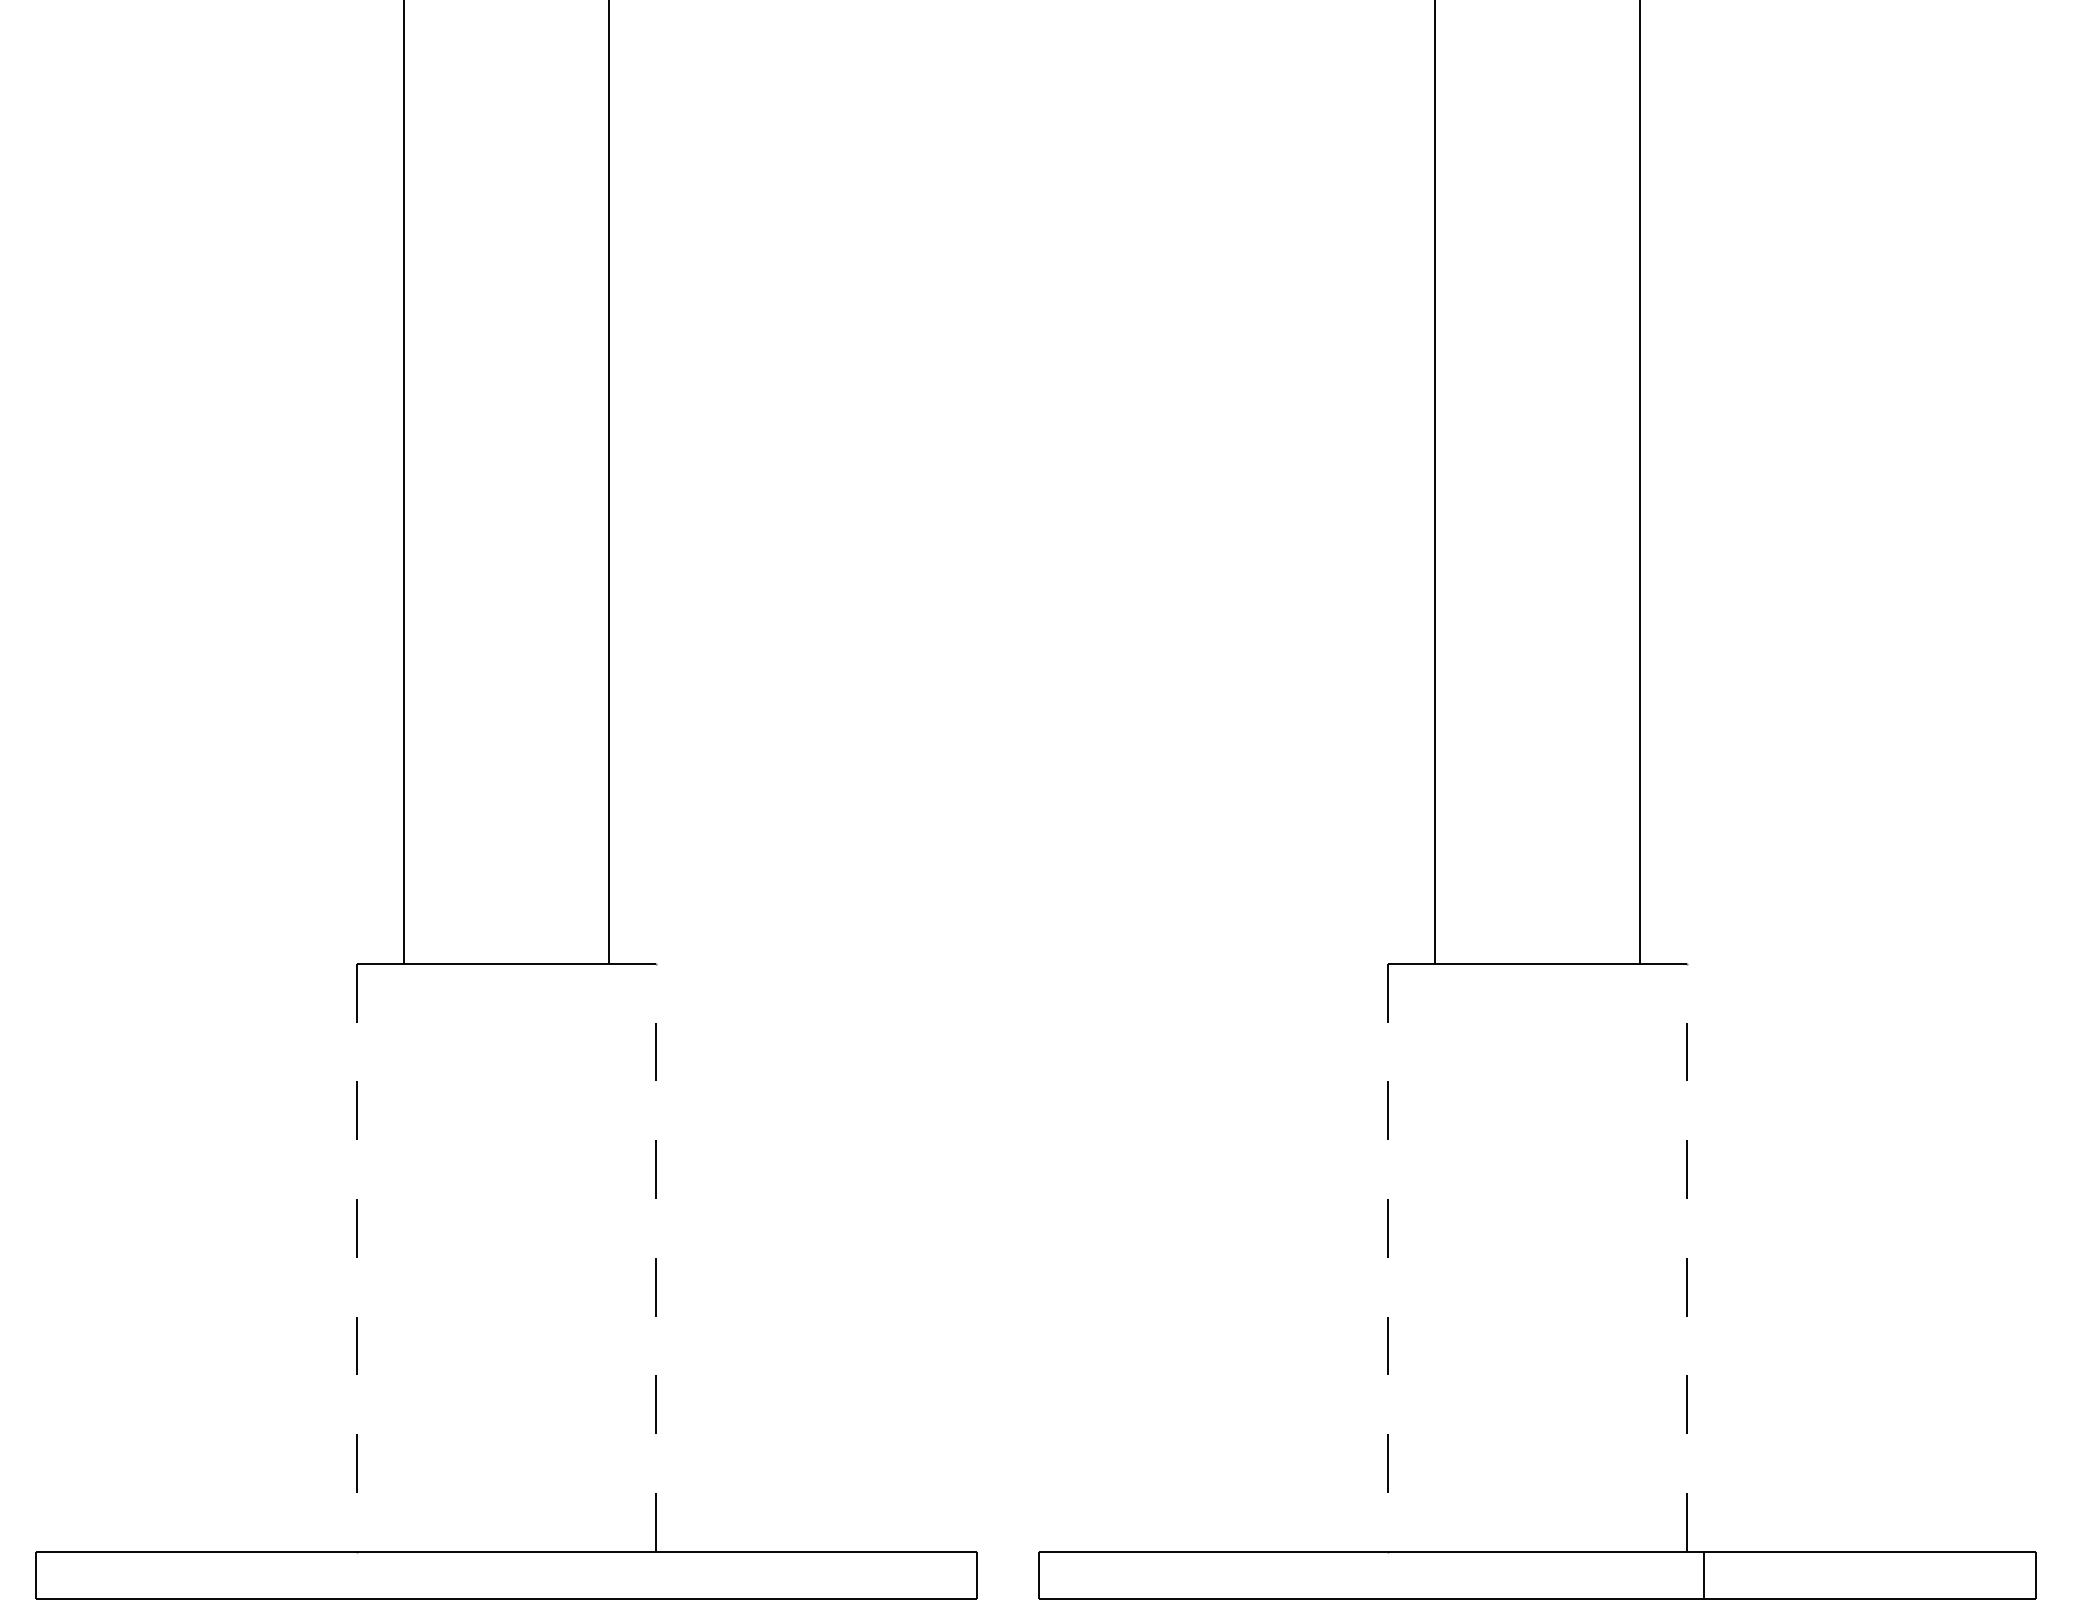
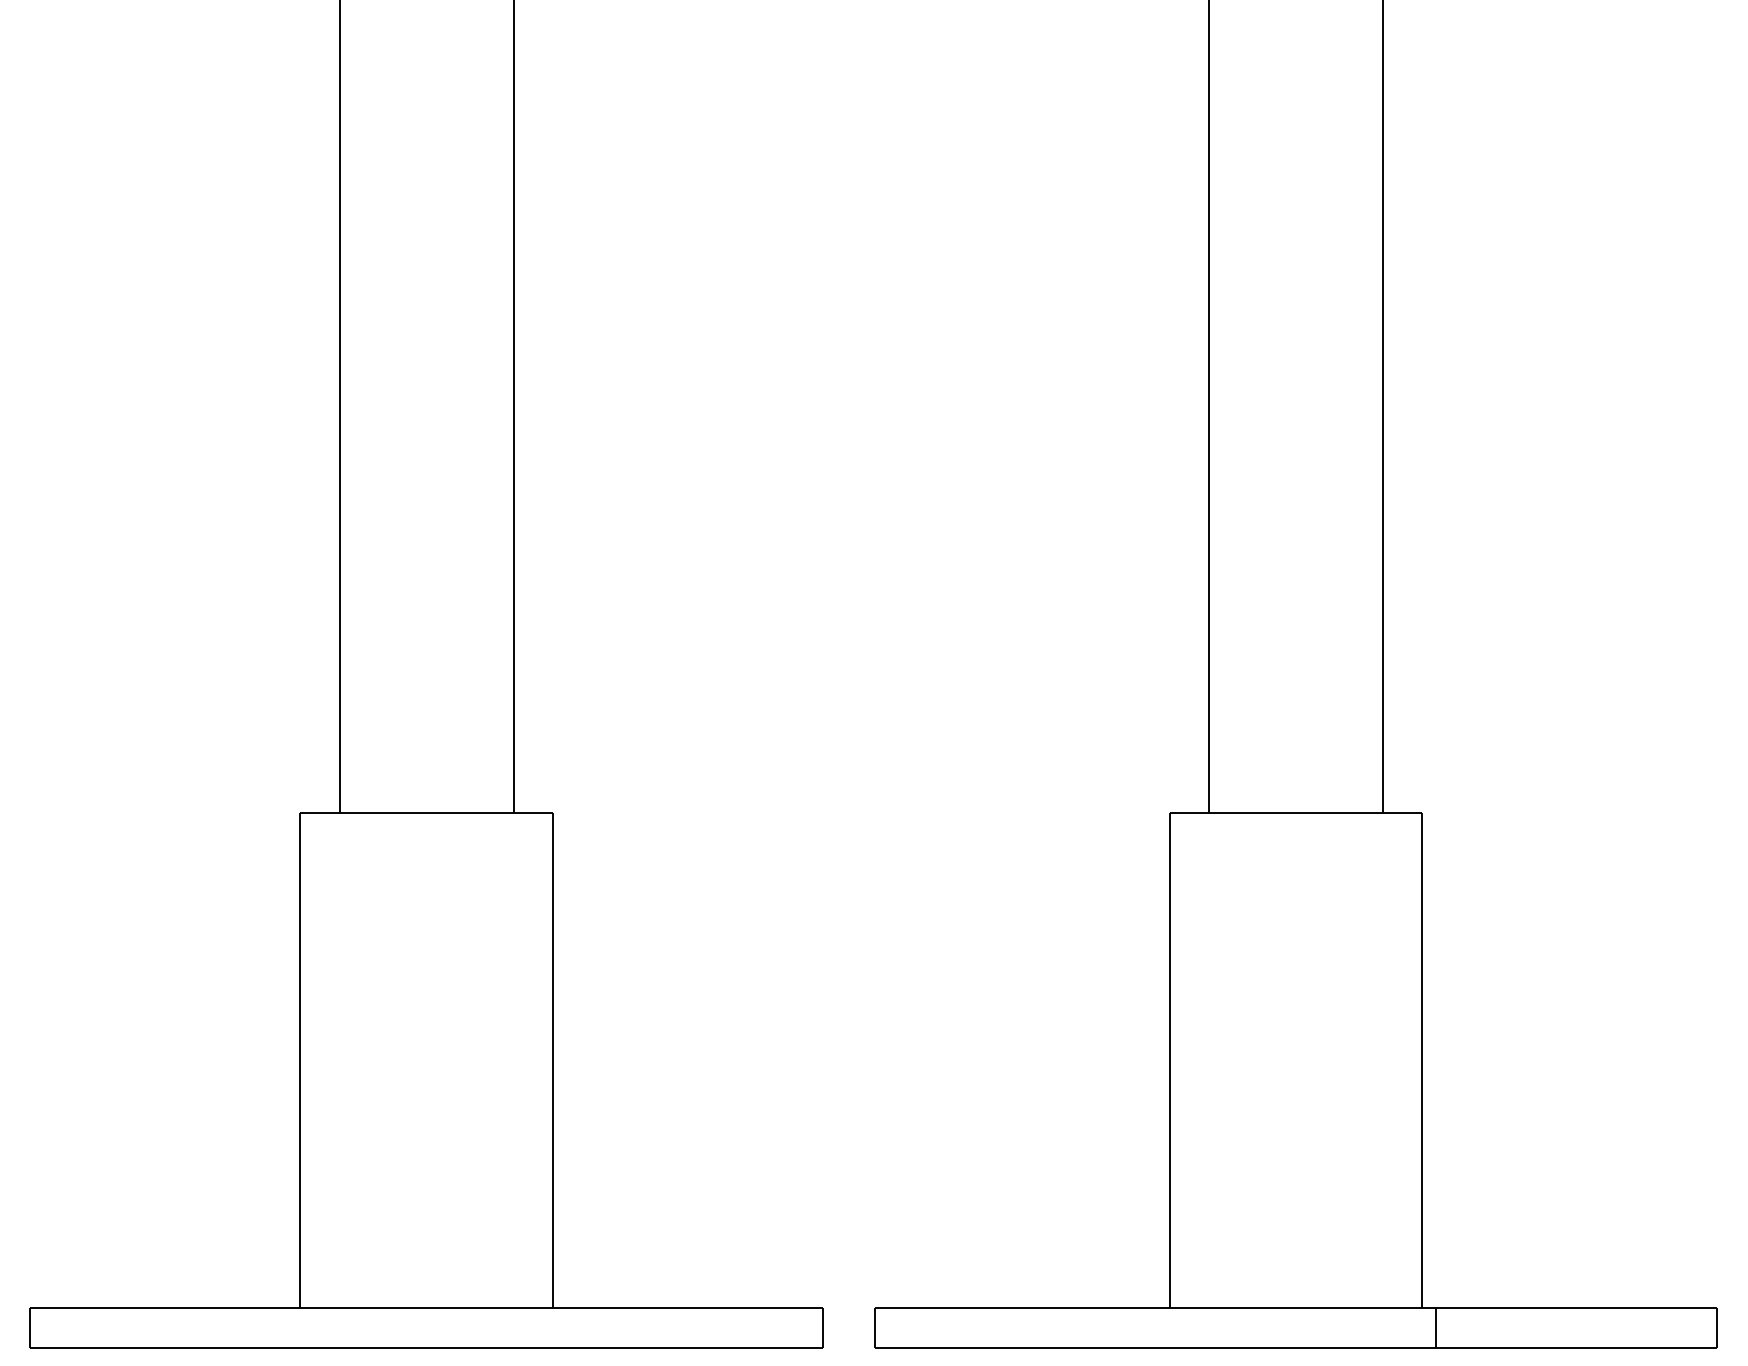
line: (356, 1257) -> (300, 1060), dashed -> solid
line: (656, 1257) -> (553, 1060), dashed -> solid
line: (1387, 1257) -> (1169, 1060), dashed -> solid
line: (1687, 1257) -> (1422, 1060), dashed -> solid

